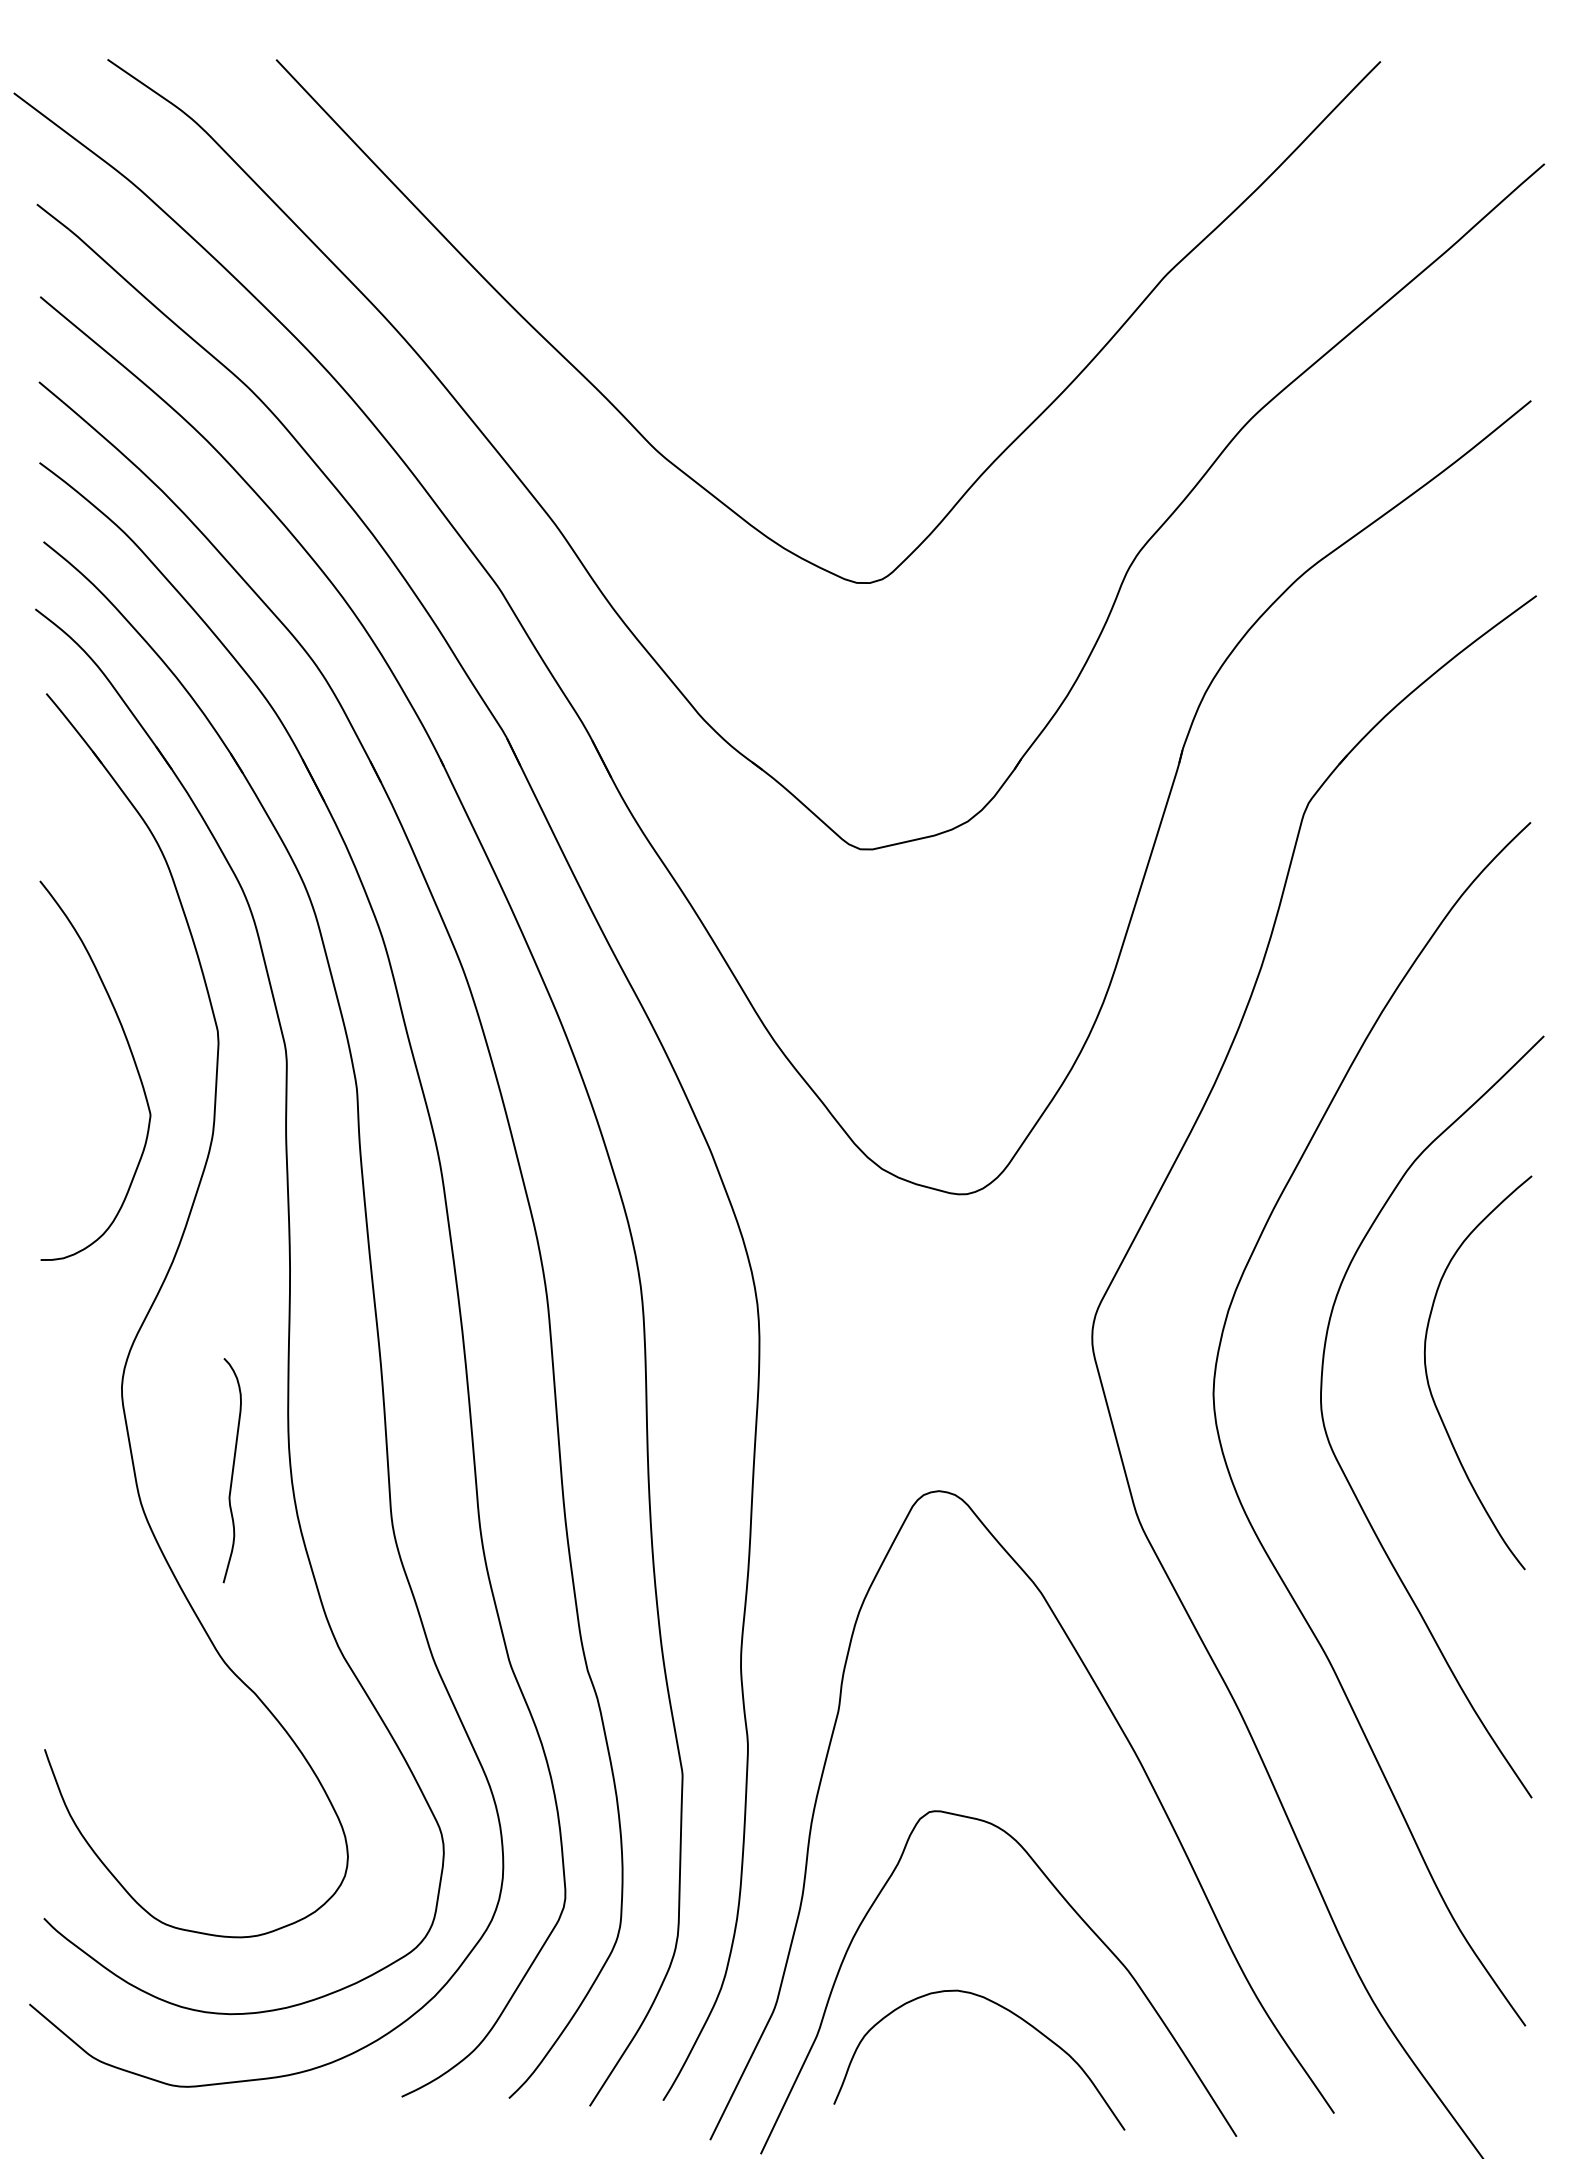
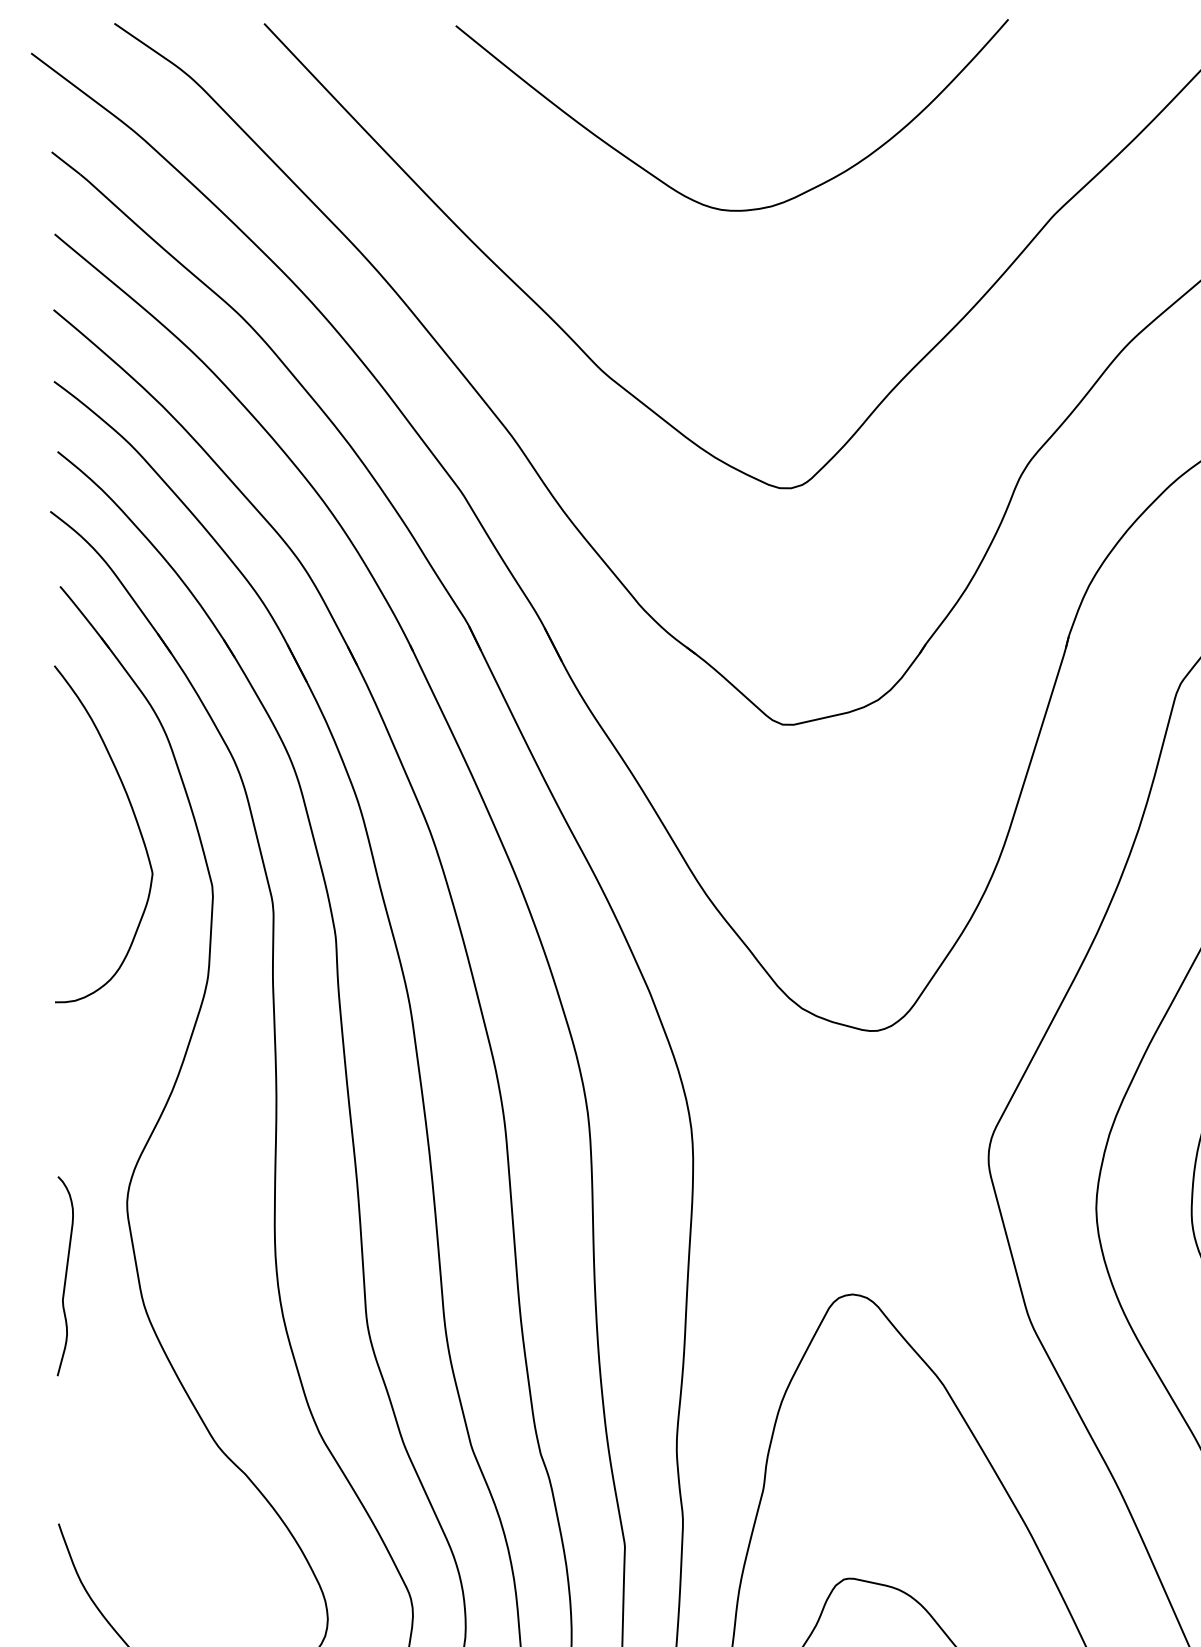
curve: (757, 256) -> (691, 198), added
curve: (132, 1058) -> (136, 823), moved
curve: (232, 1470) -> (65, 1276), moved

